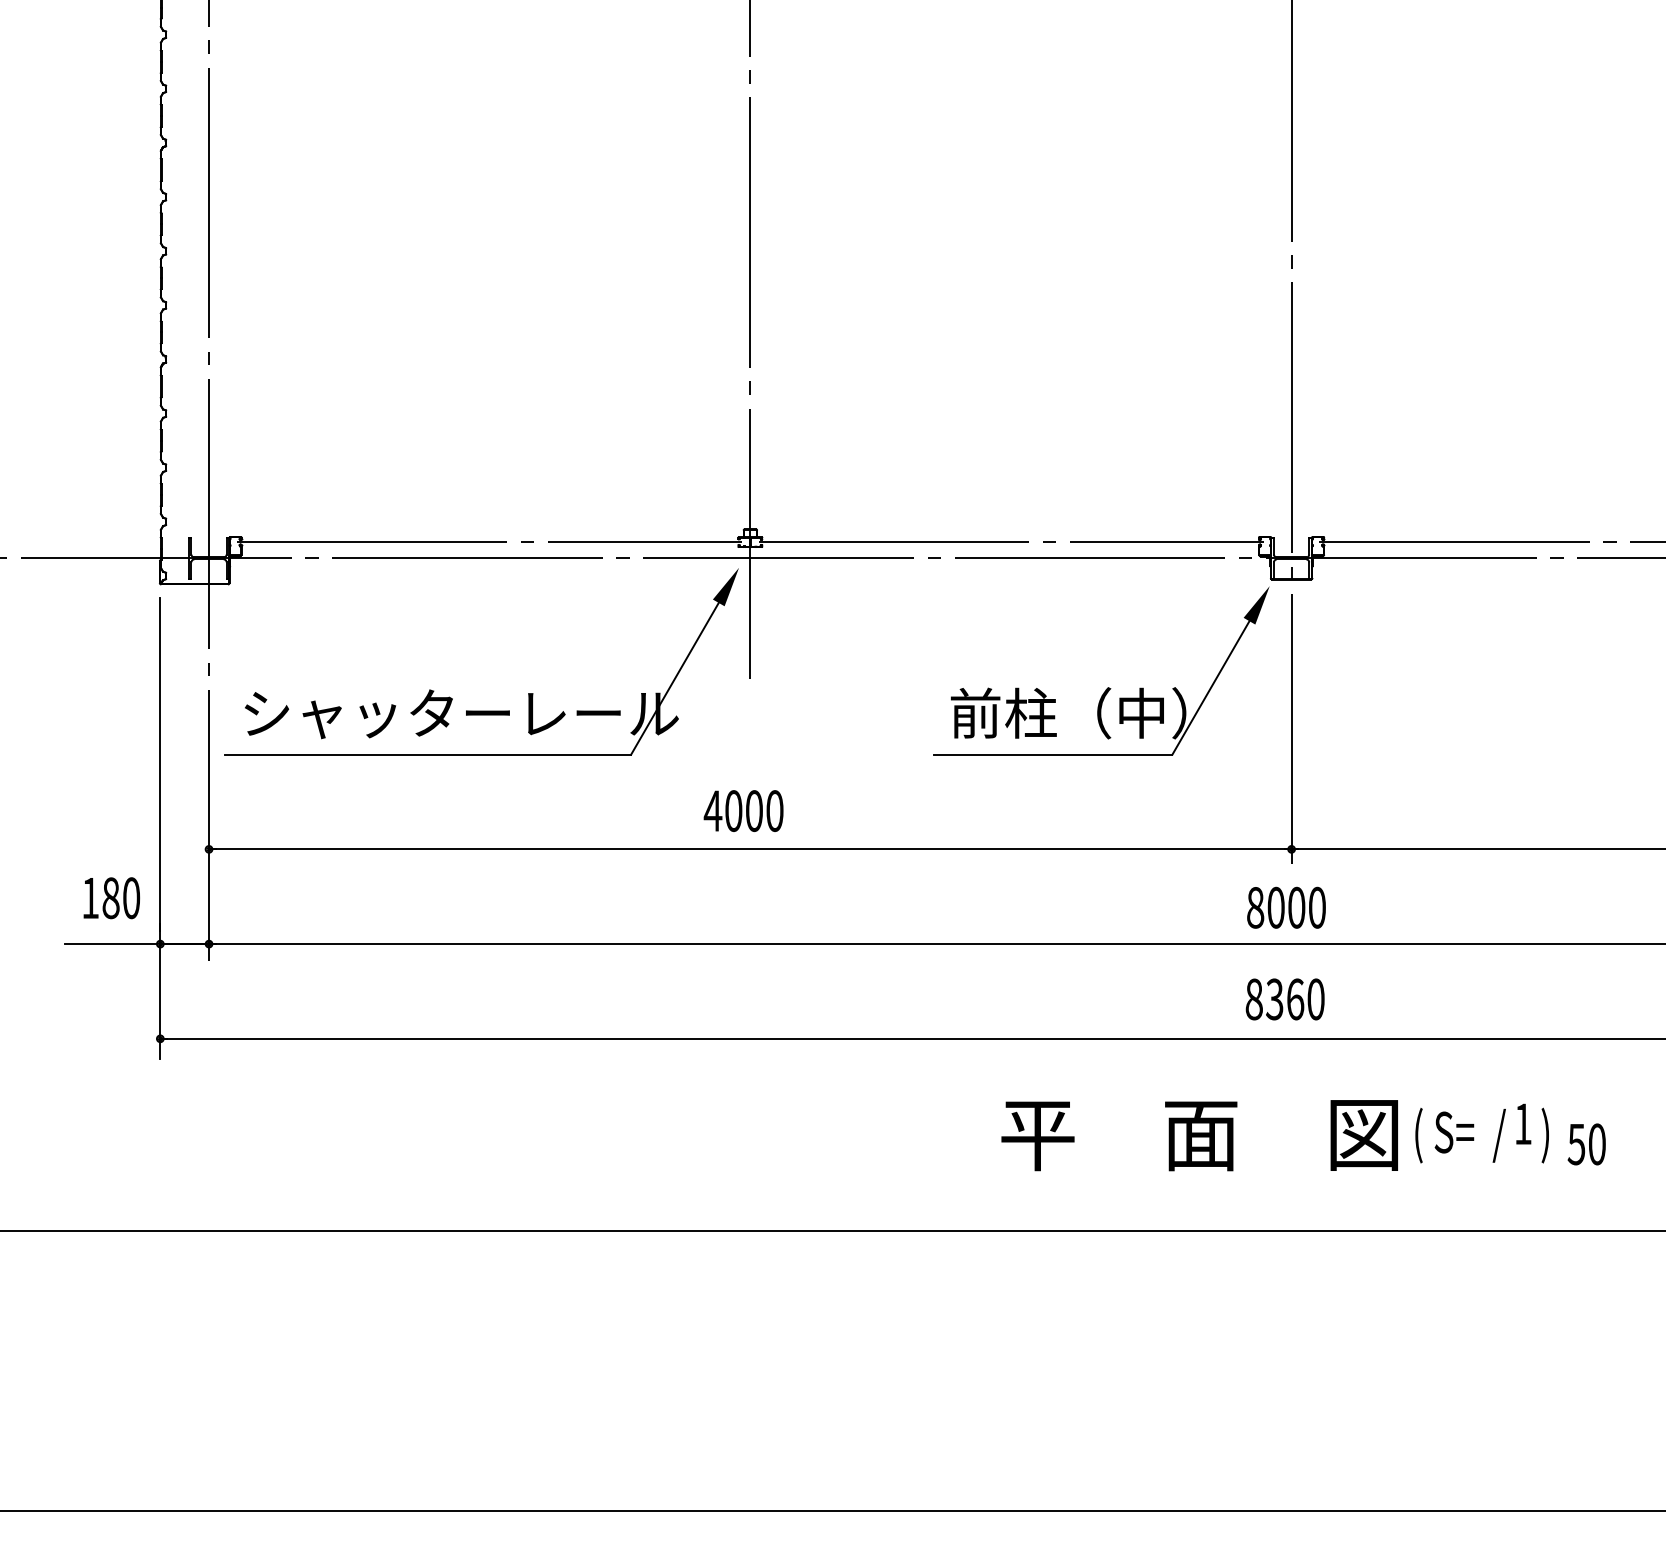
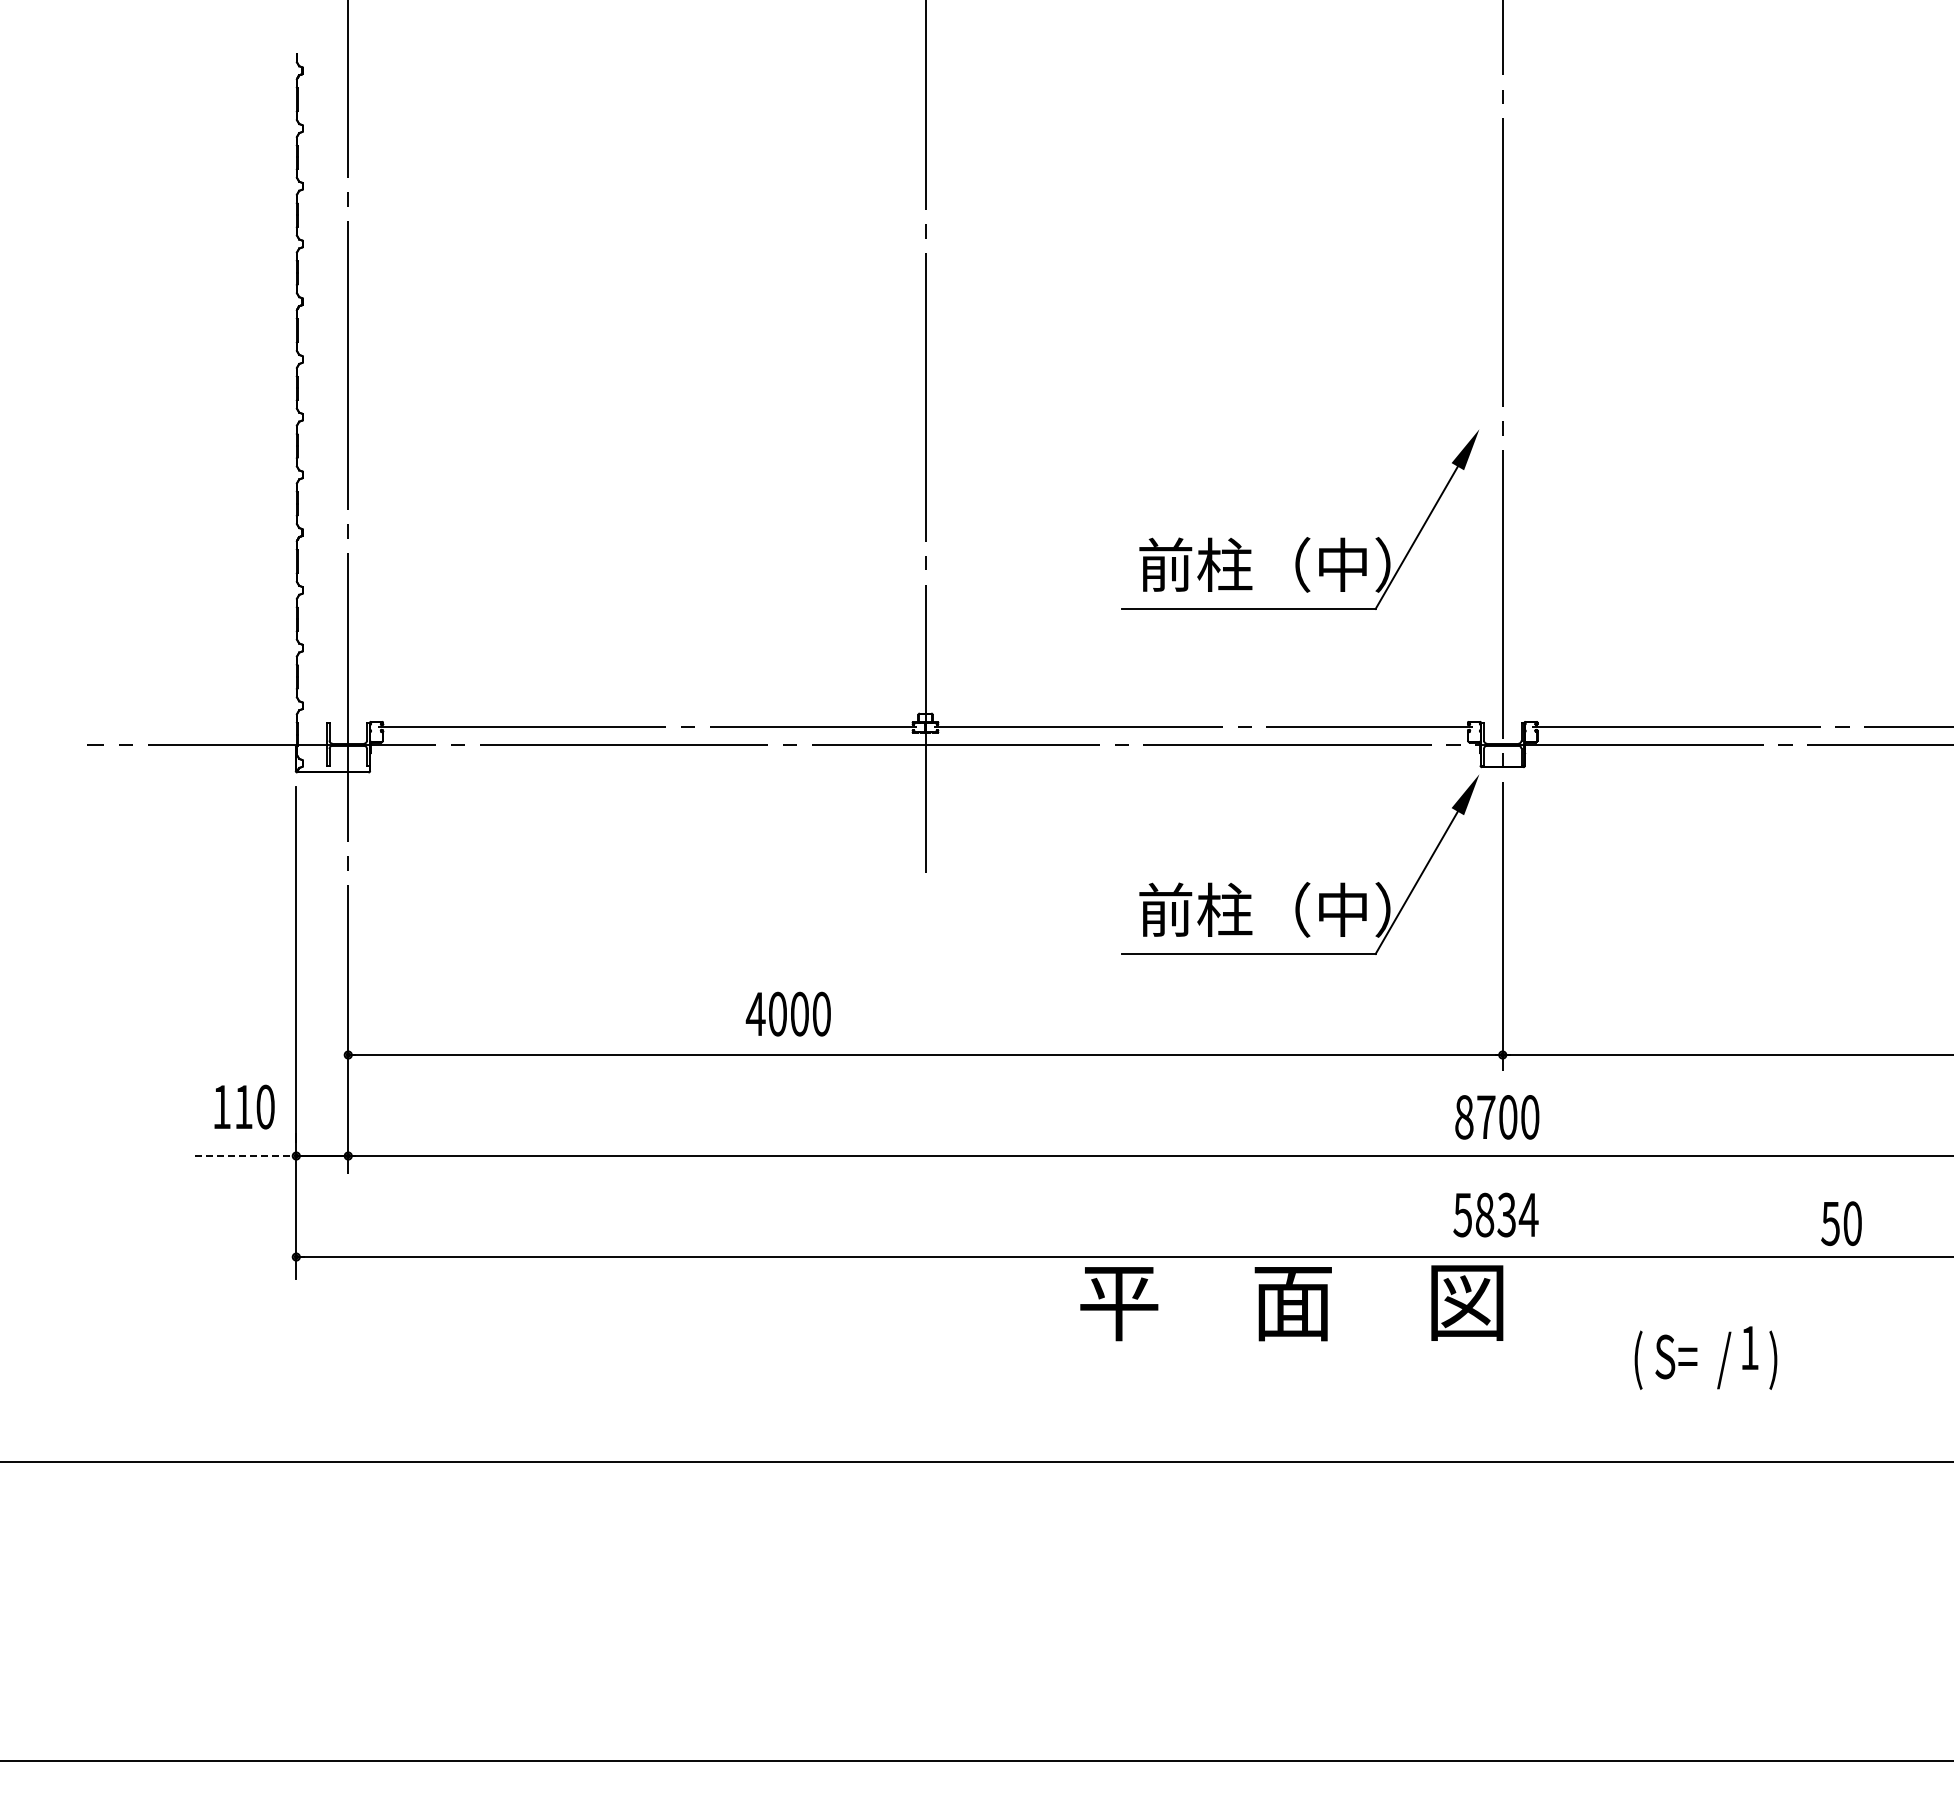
part: (1107, 364) -> (1306, 537), added
part: (452, 697) -> (607, 893), removed
text: (742, 810) -> (787, 1013), moved
text: (110, 897) -> (243, 1106), 180 -> 110
text: (1276, 907) -> (1486, 1117), 8000 -> 8700
line: (110, 944) -> (243, 1156), solid -> dashed
text: (1284, 998) -> (1495, 1214), 8360 -> 5834
text: (1199, 1135) -> (1291, 1303), moved
text: (1586, 1144) -> (1841, 1223), moved

